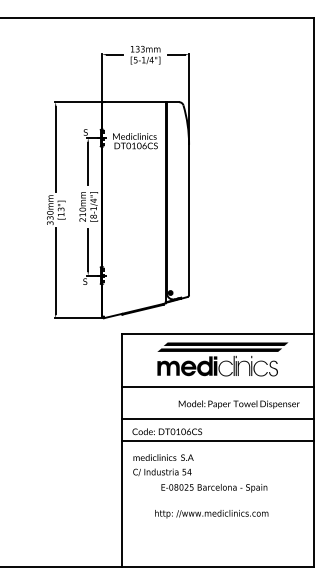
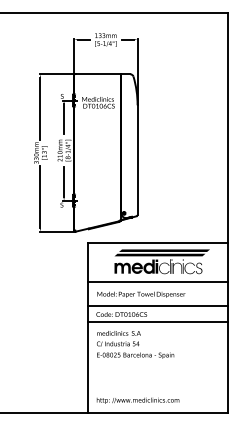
text: (238, 404) -> (140, 294), moved
text: (214, 488) -> (135, 355), moved
text: (211, 514) -> (137, 401), moved

